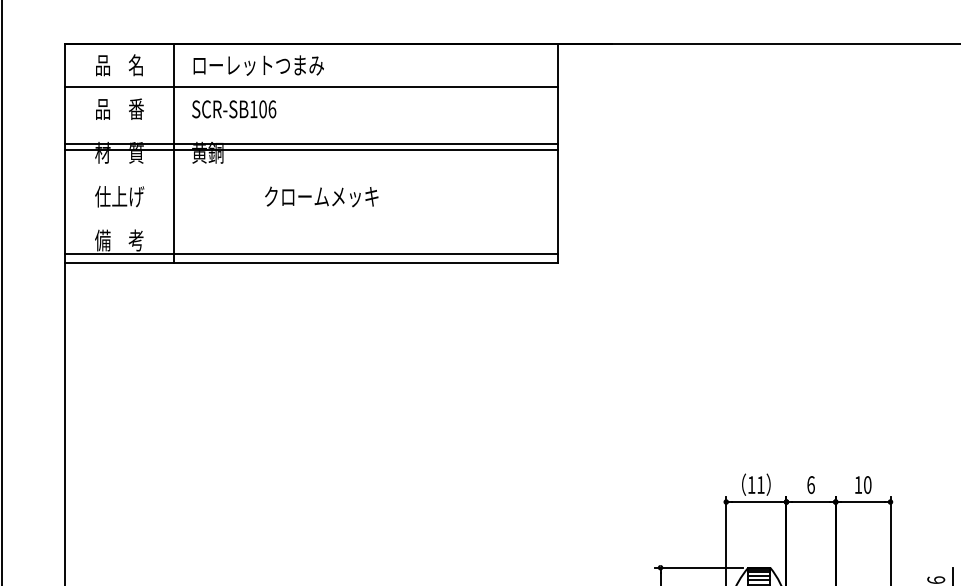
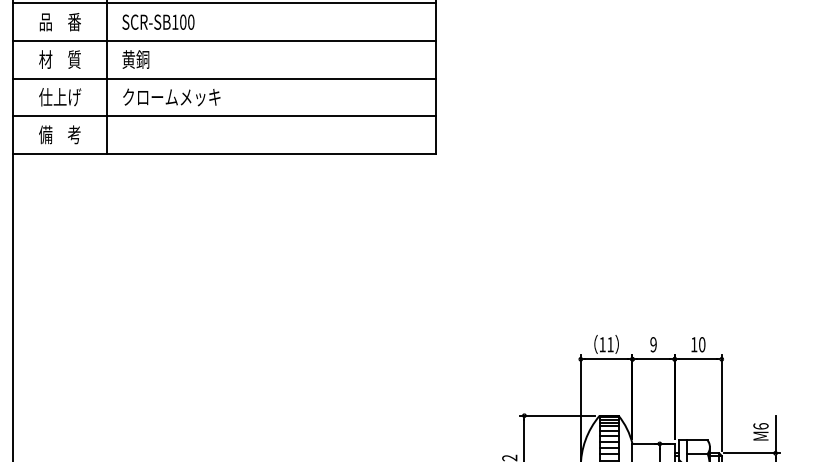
text: (272, 109) -> (191, 22), SCR-SB106 -> SCR-SB100
line: (310, 144) -> (223, 79), moved
line: (310, 150) -> (223, 41), moved
text: (321, 196) -> (171, 97), moved
line: (310, 253) -> (223, 115), moved
text: (810, 484) -> (653, 344), 6 -> 9

